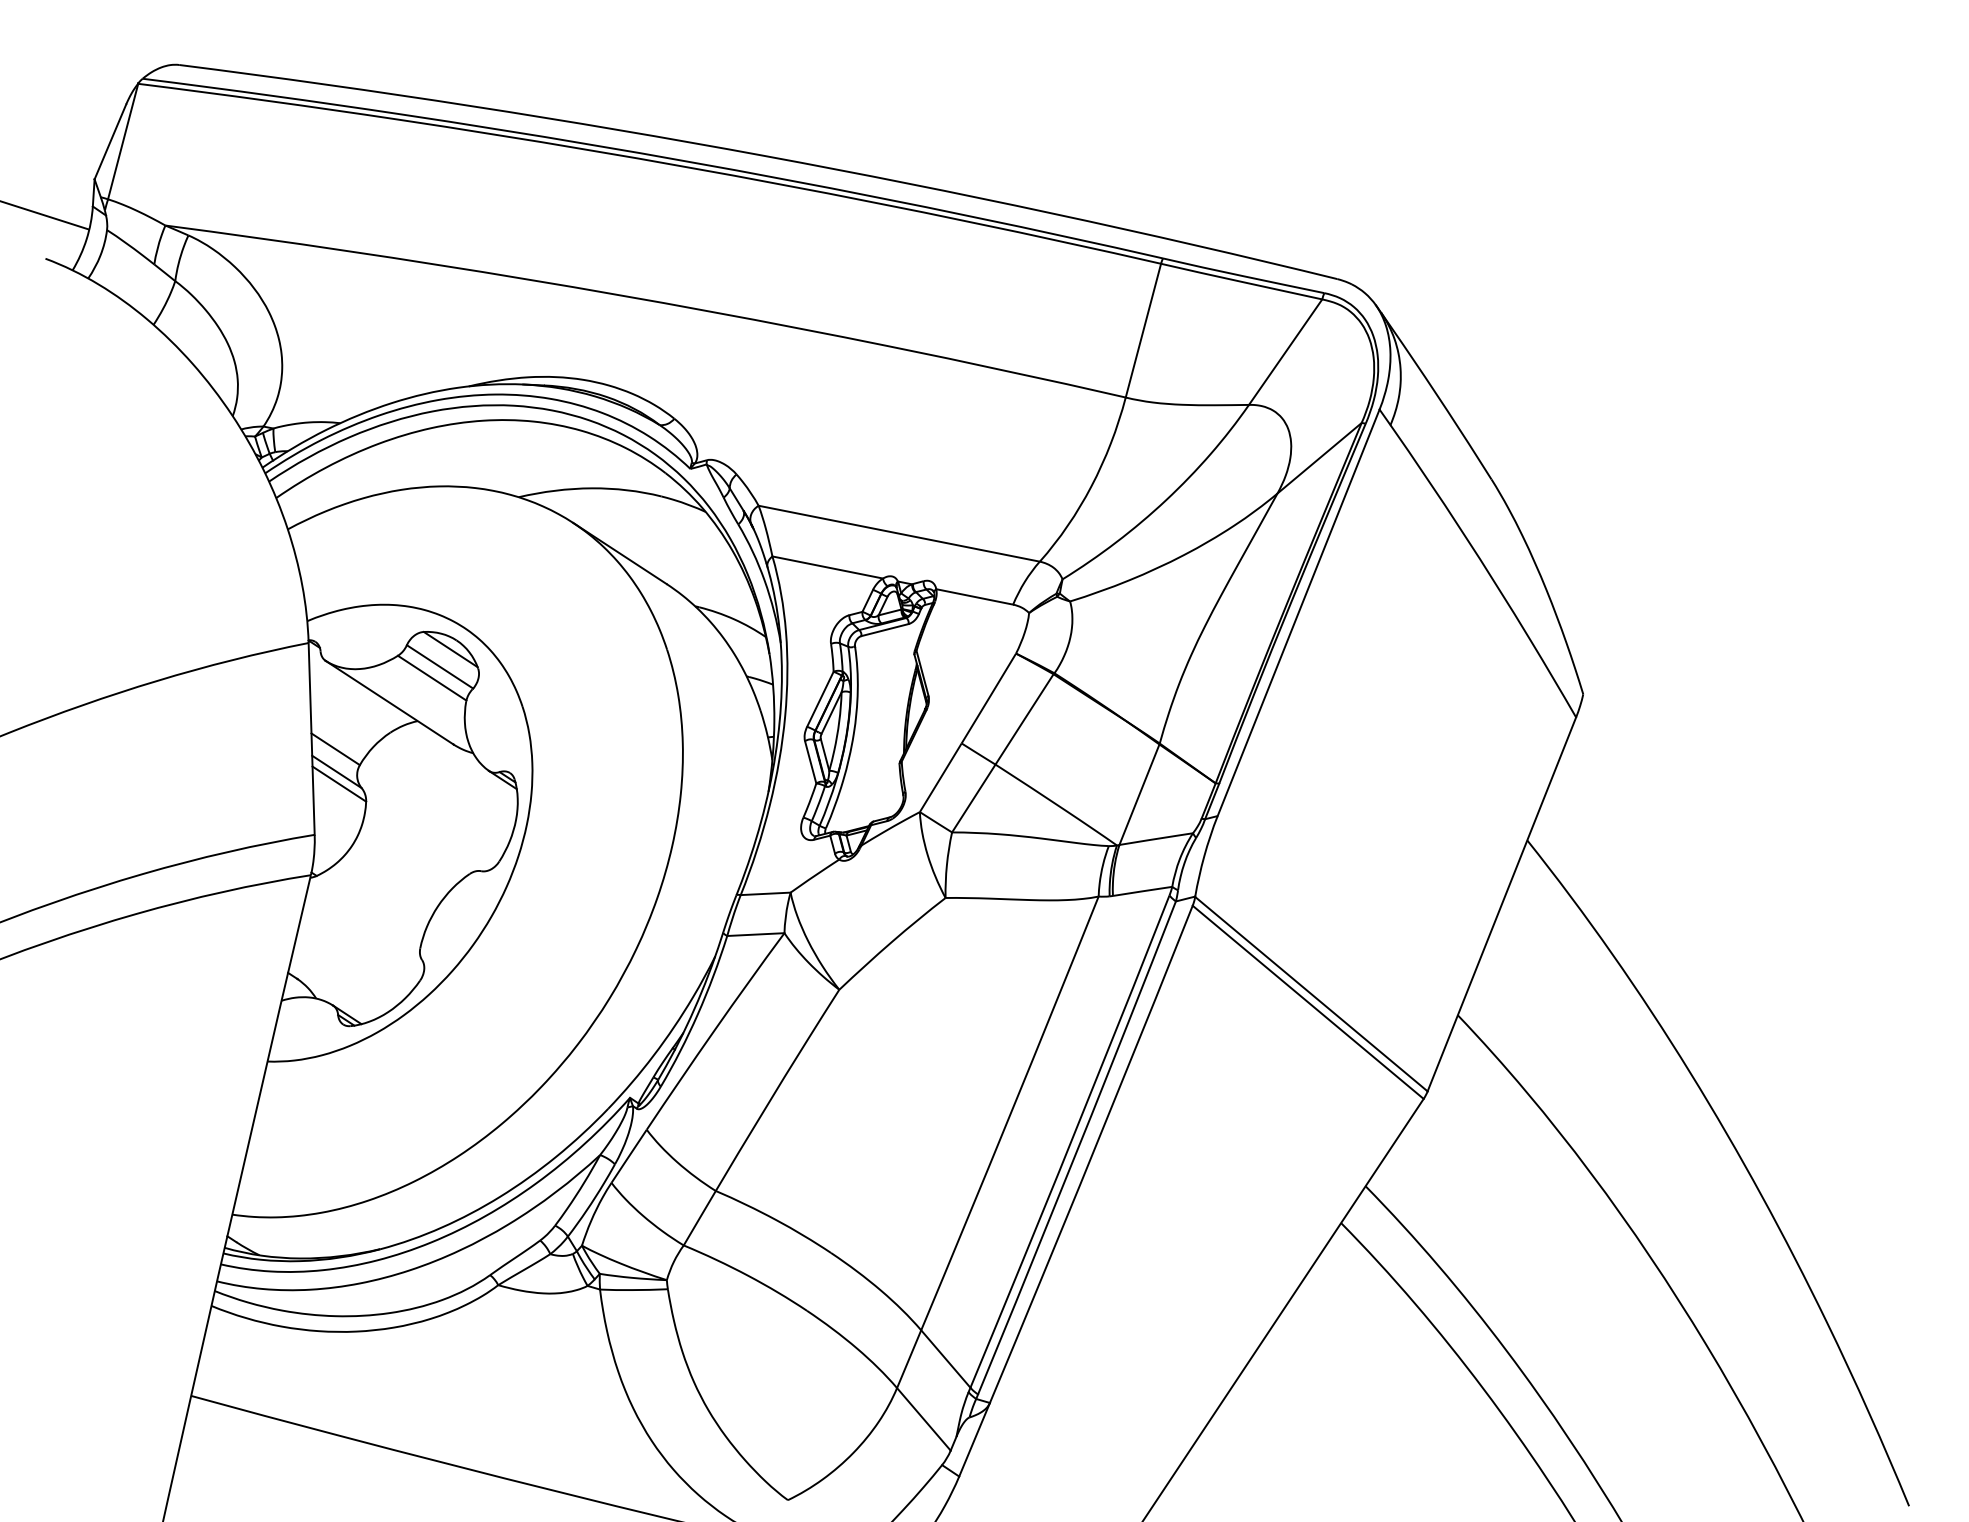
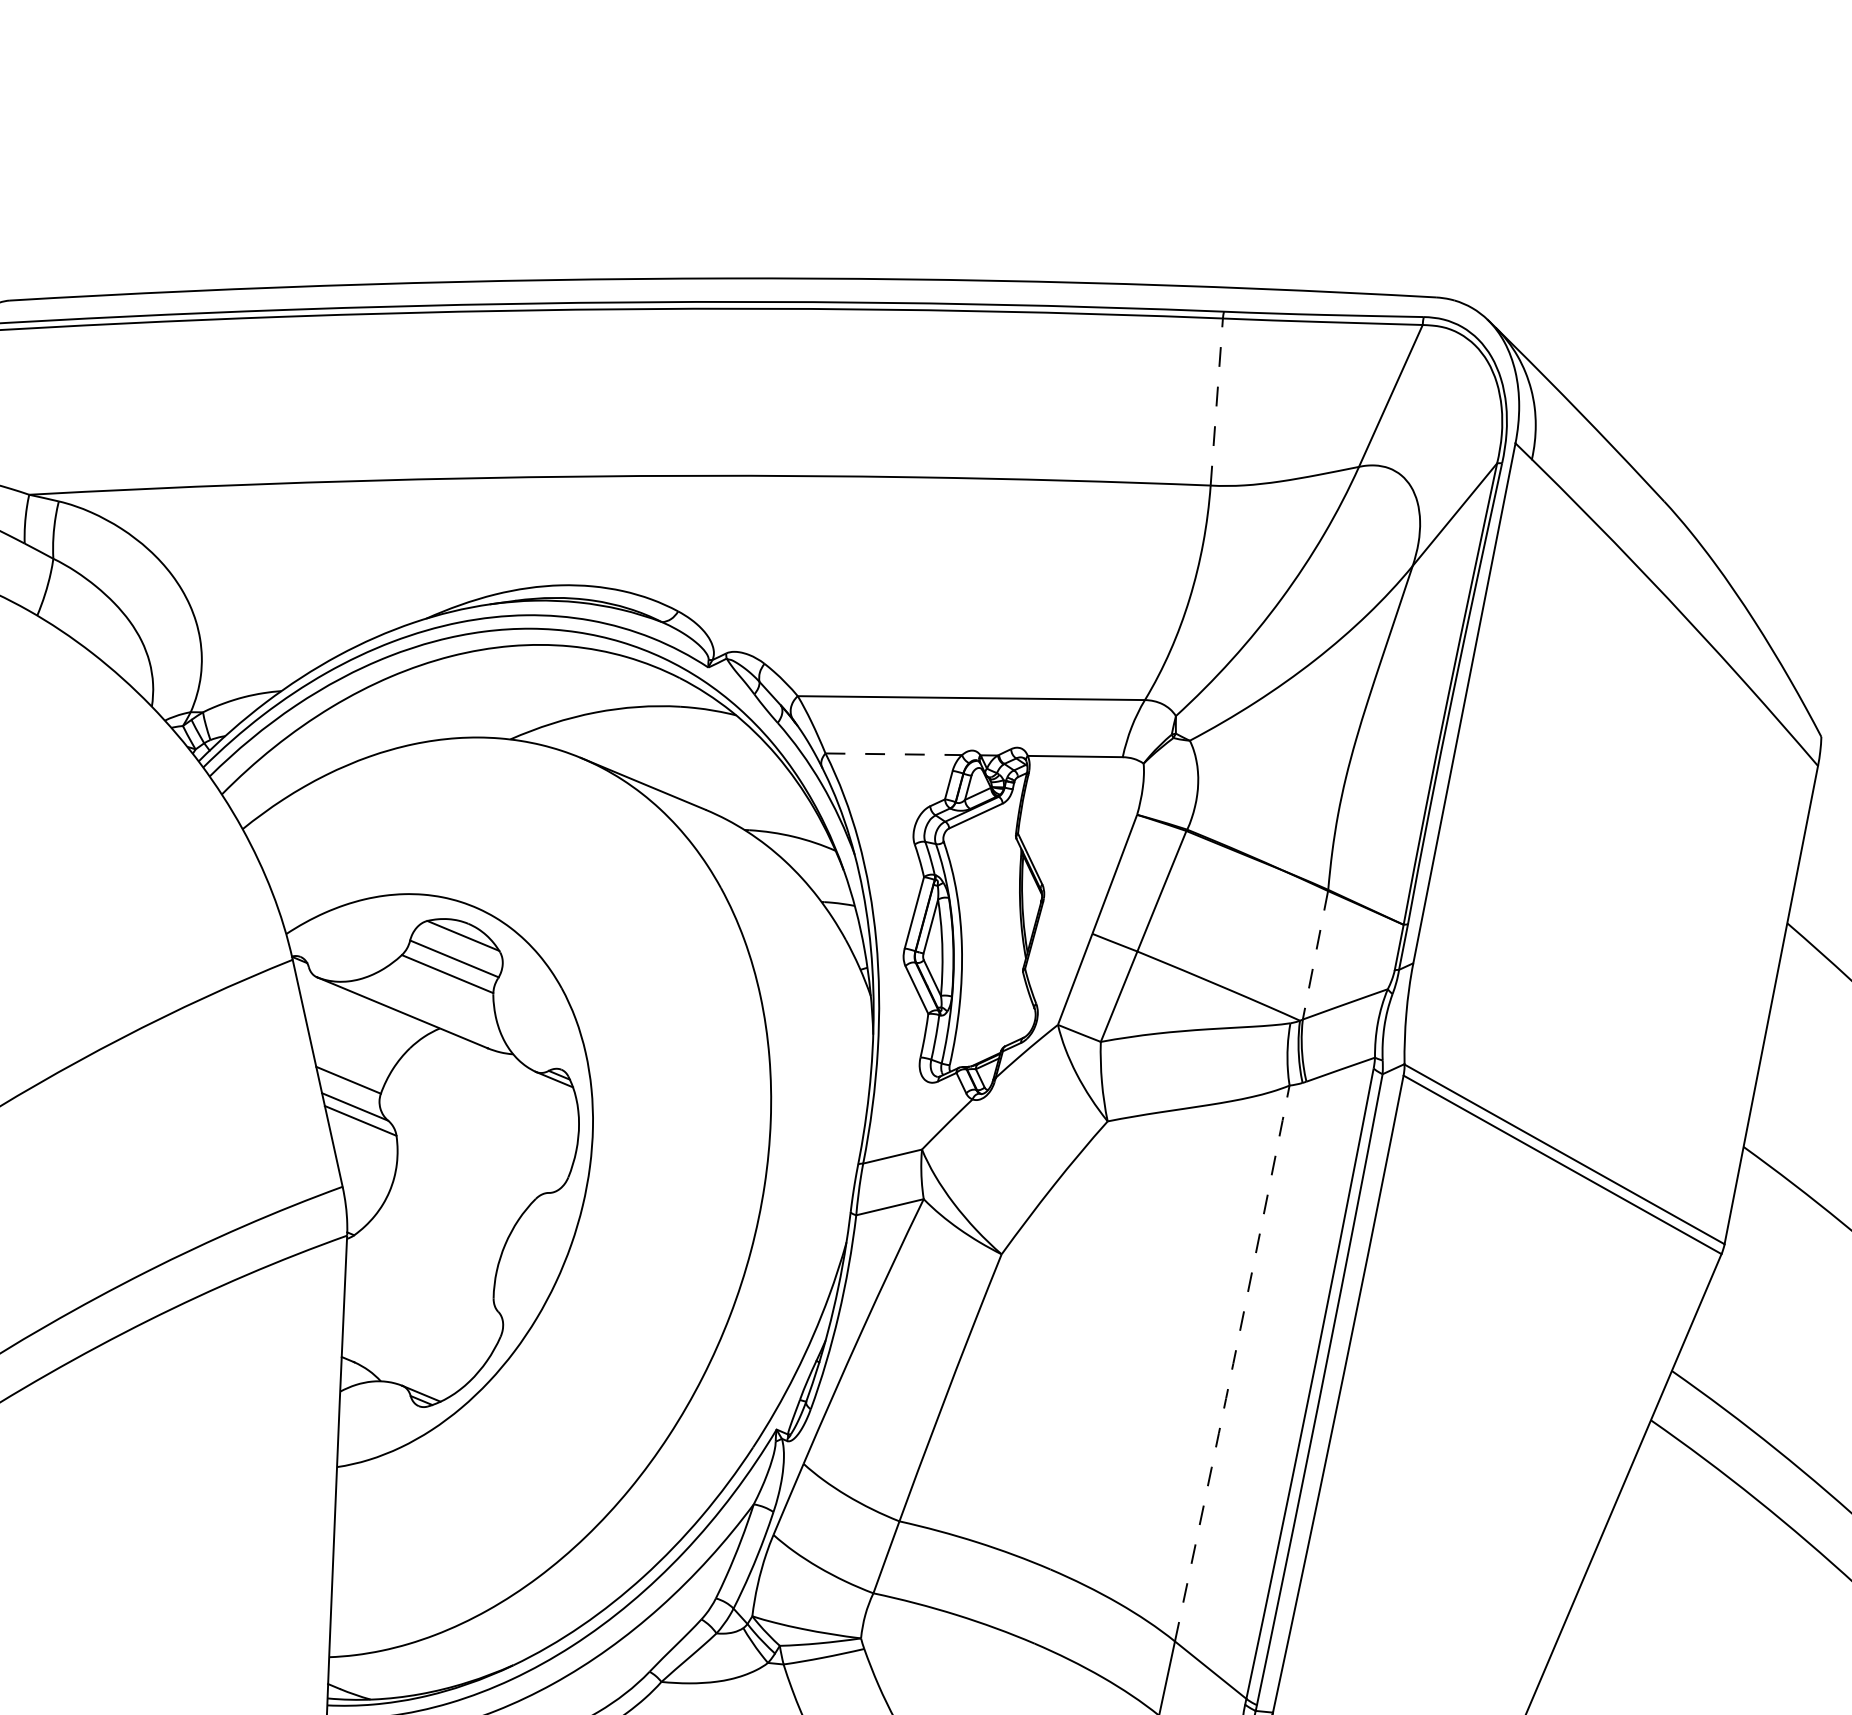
line: (1143, 330) -> (1216, 401), solid -> dashed
line: (828, 567) -> (894, 754), solid -> dashed
line: (1139, 795) -> (1315, 956), solid -> dashed
arc: (1010, 1113) -> (1232, 1363), solid -> dashed

